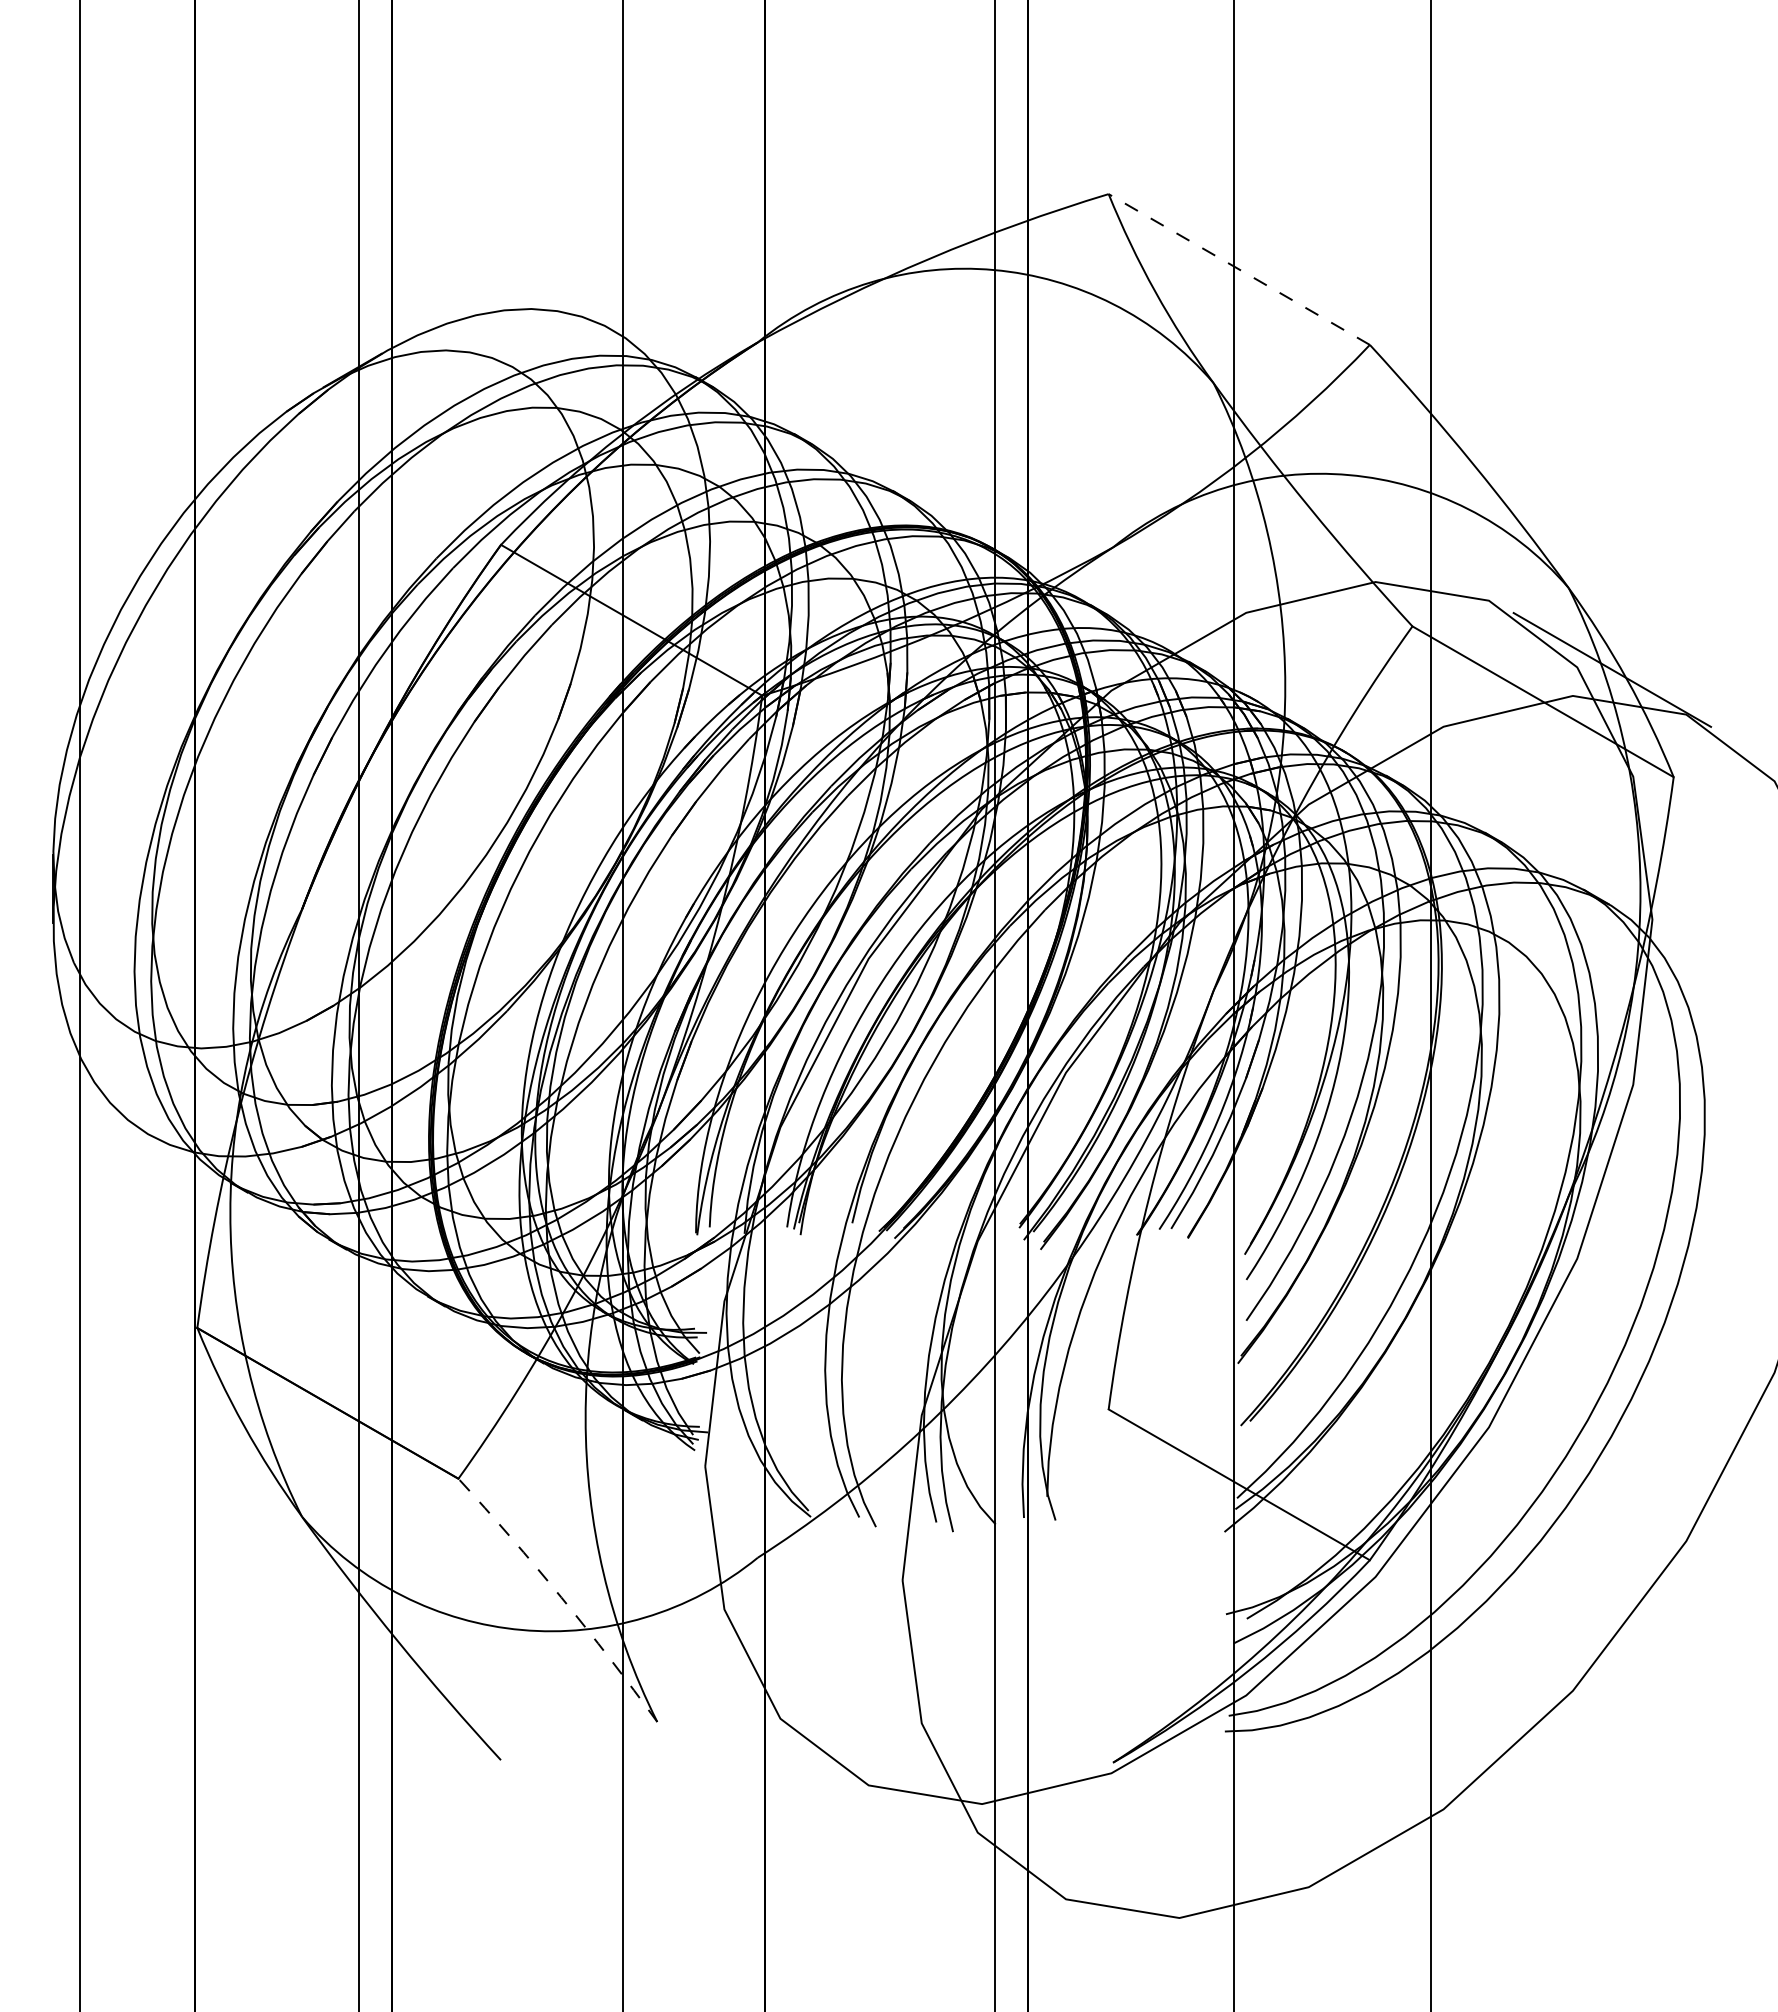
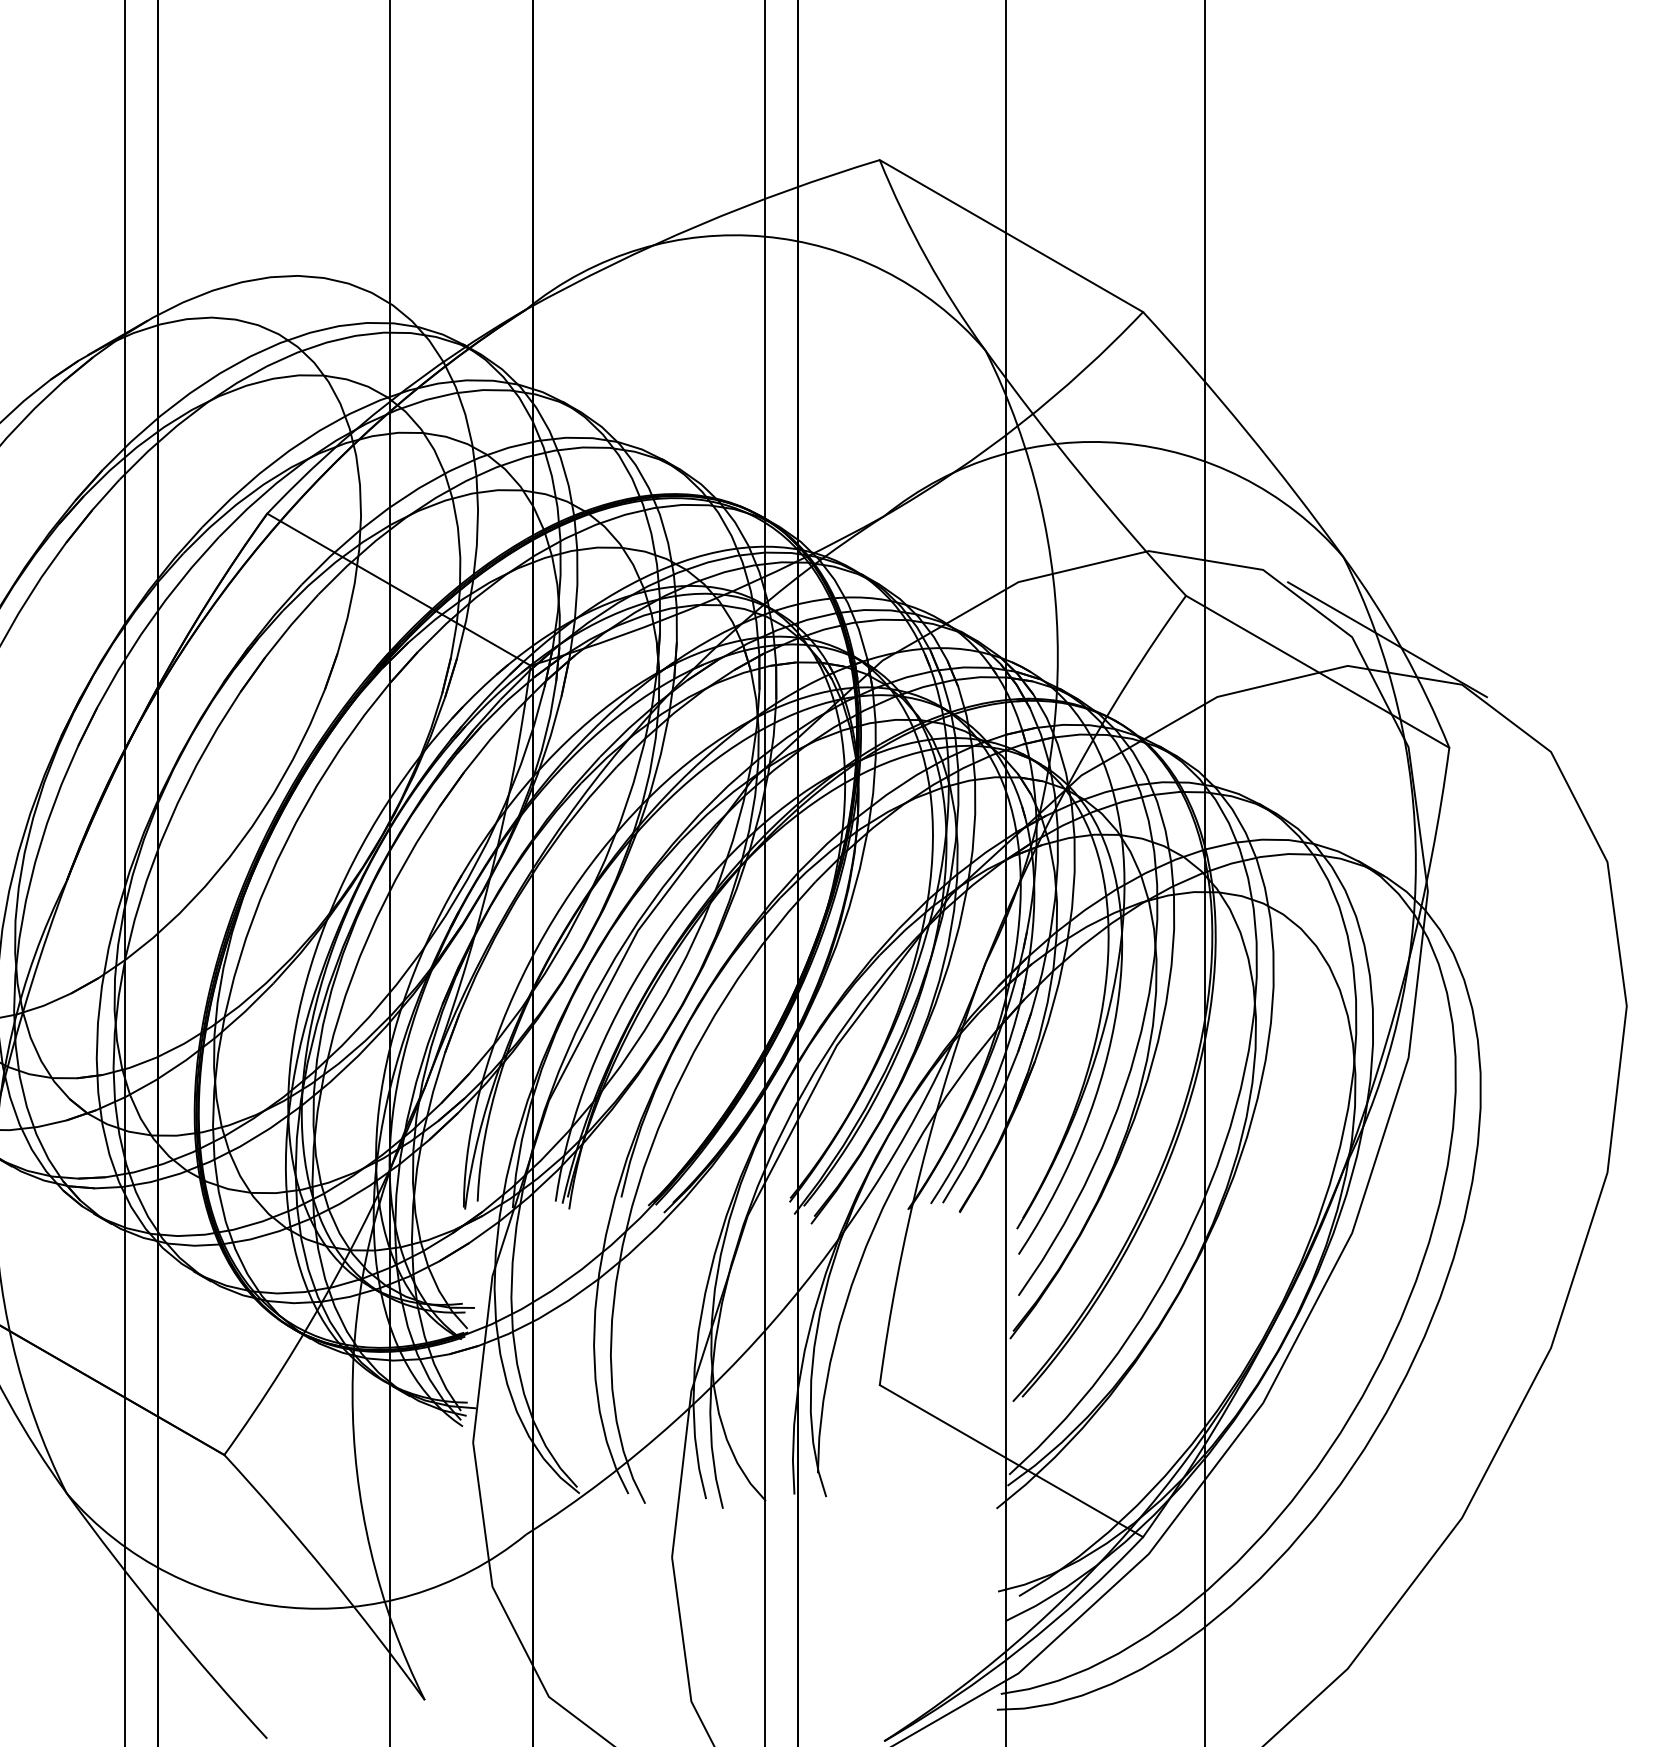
line: (1239, 269) -> (1011, 236), dashed -> solid
arc: (561, 1597) -> (328, 1574), dashed -> solid

